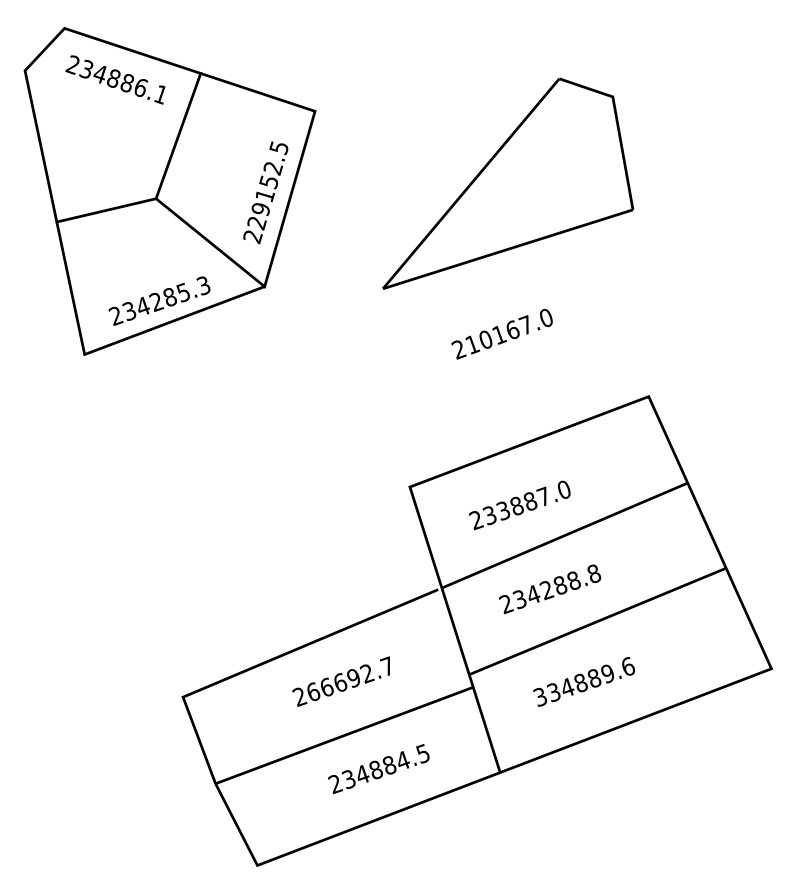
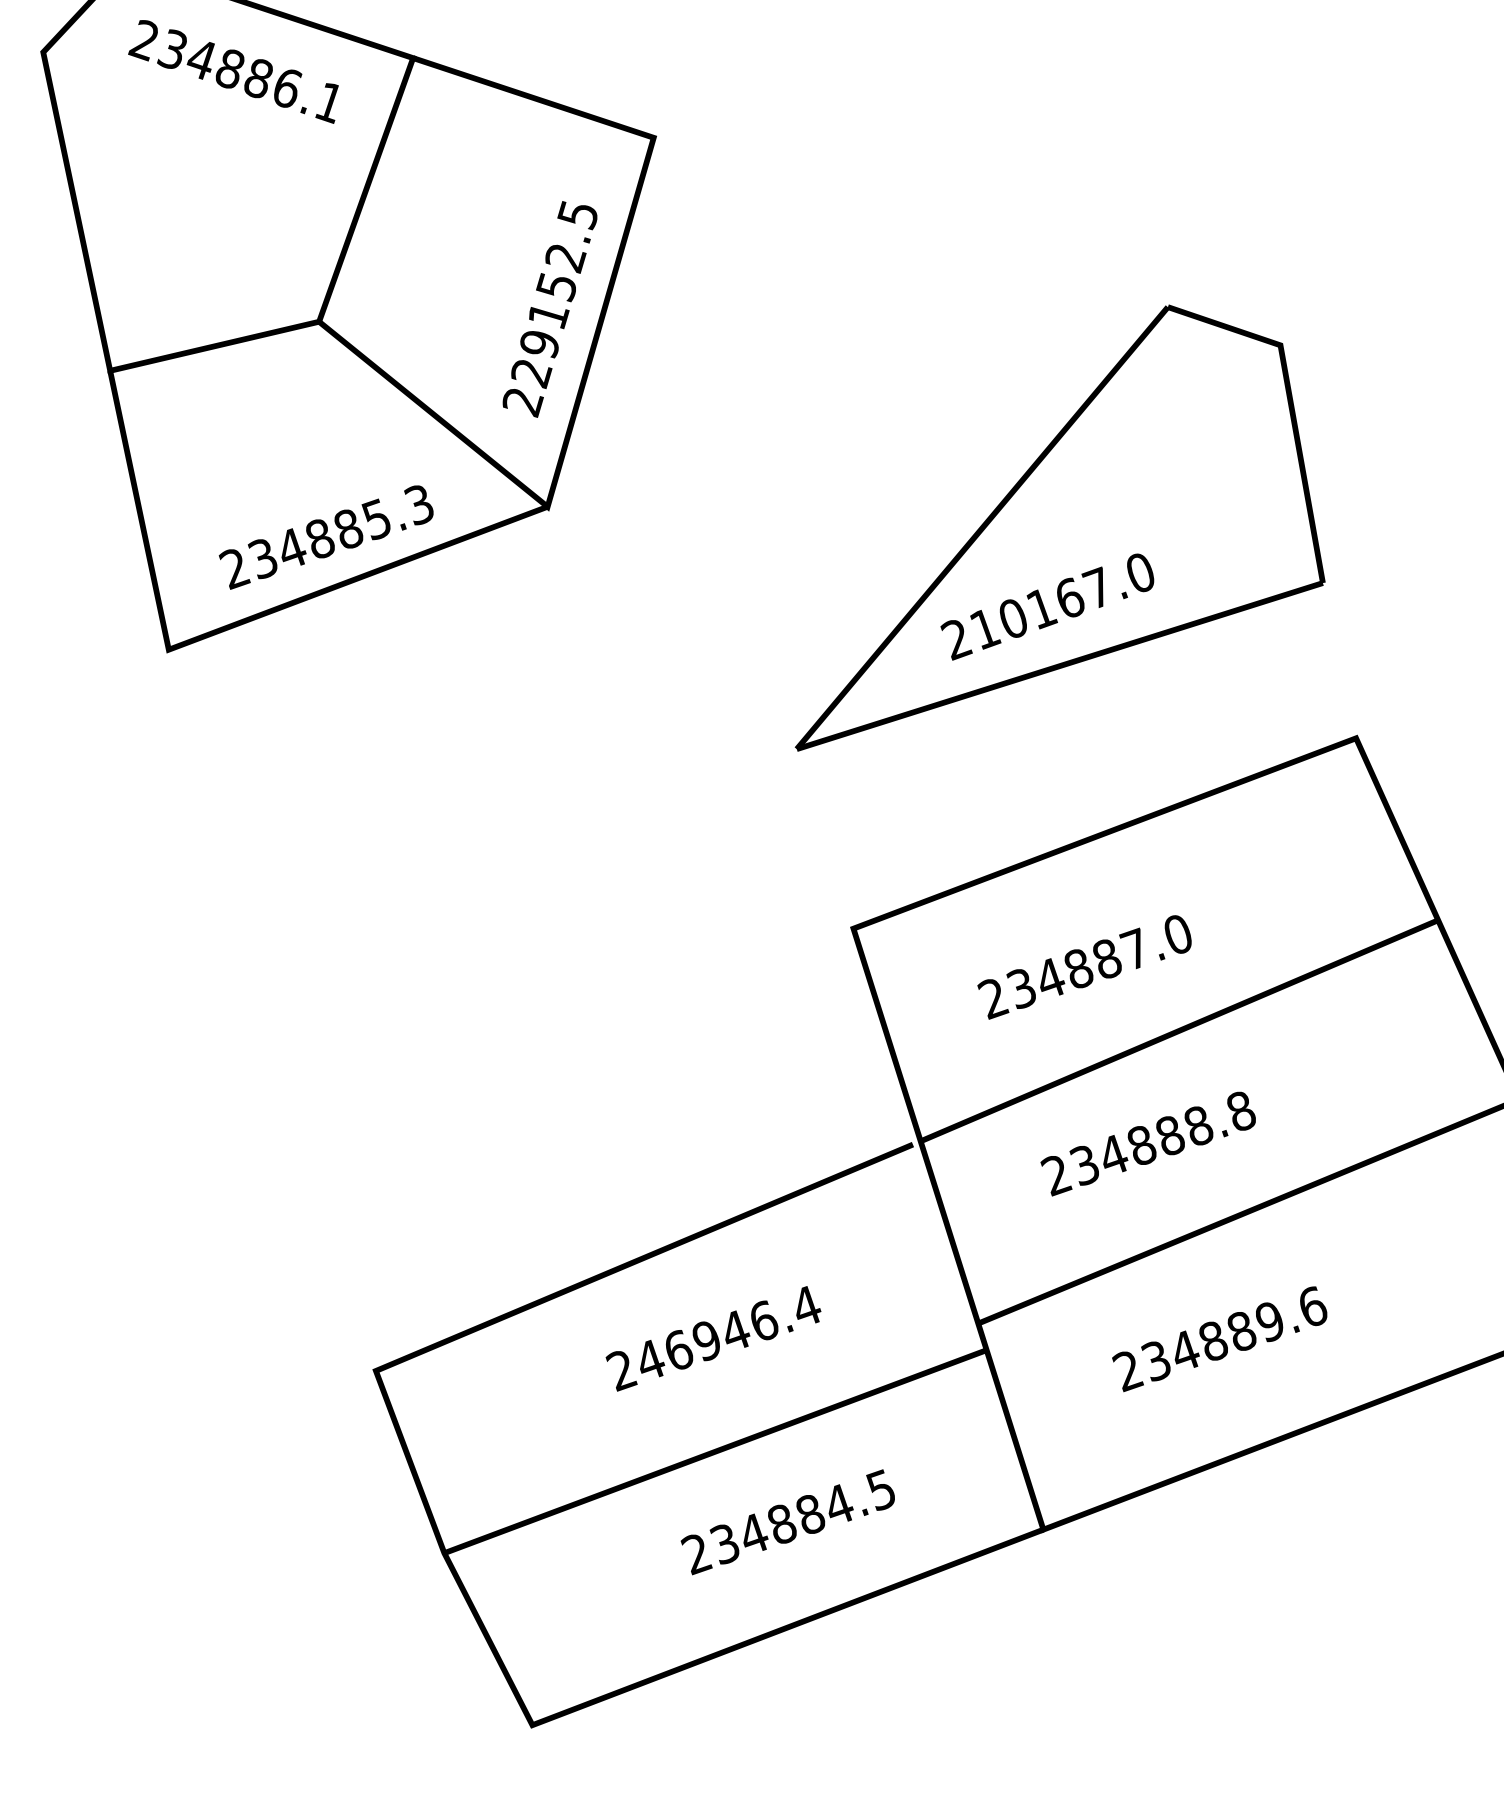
part: (508, 183) -> (1060, 527), moved
text: (156, 301) -> (319, 538), 234285.3 -> 234885.3
text: (503, 510) -> (1050, 978), 233887.0 -> 234887.0
text: (546, 590) -> (1140, 1146), 234288.8 -> 234888.8
text: (350, 678) -> (728, 1331), 266692.7 -> 246946.4
text: (540, 697) -> (1128, 1371), 334889.6 -> 234889.6

